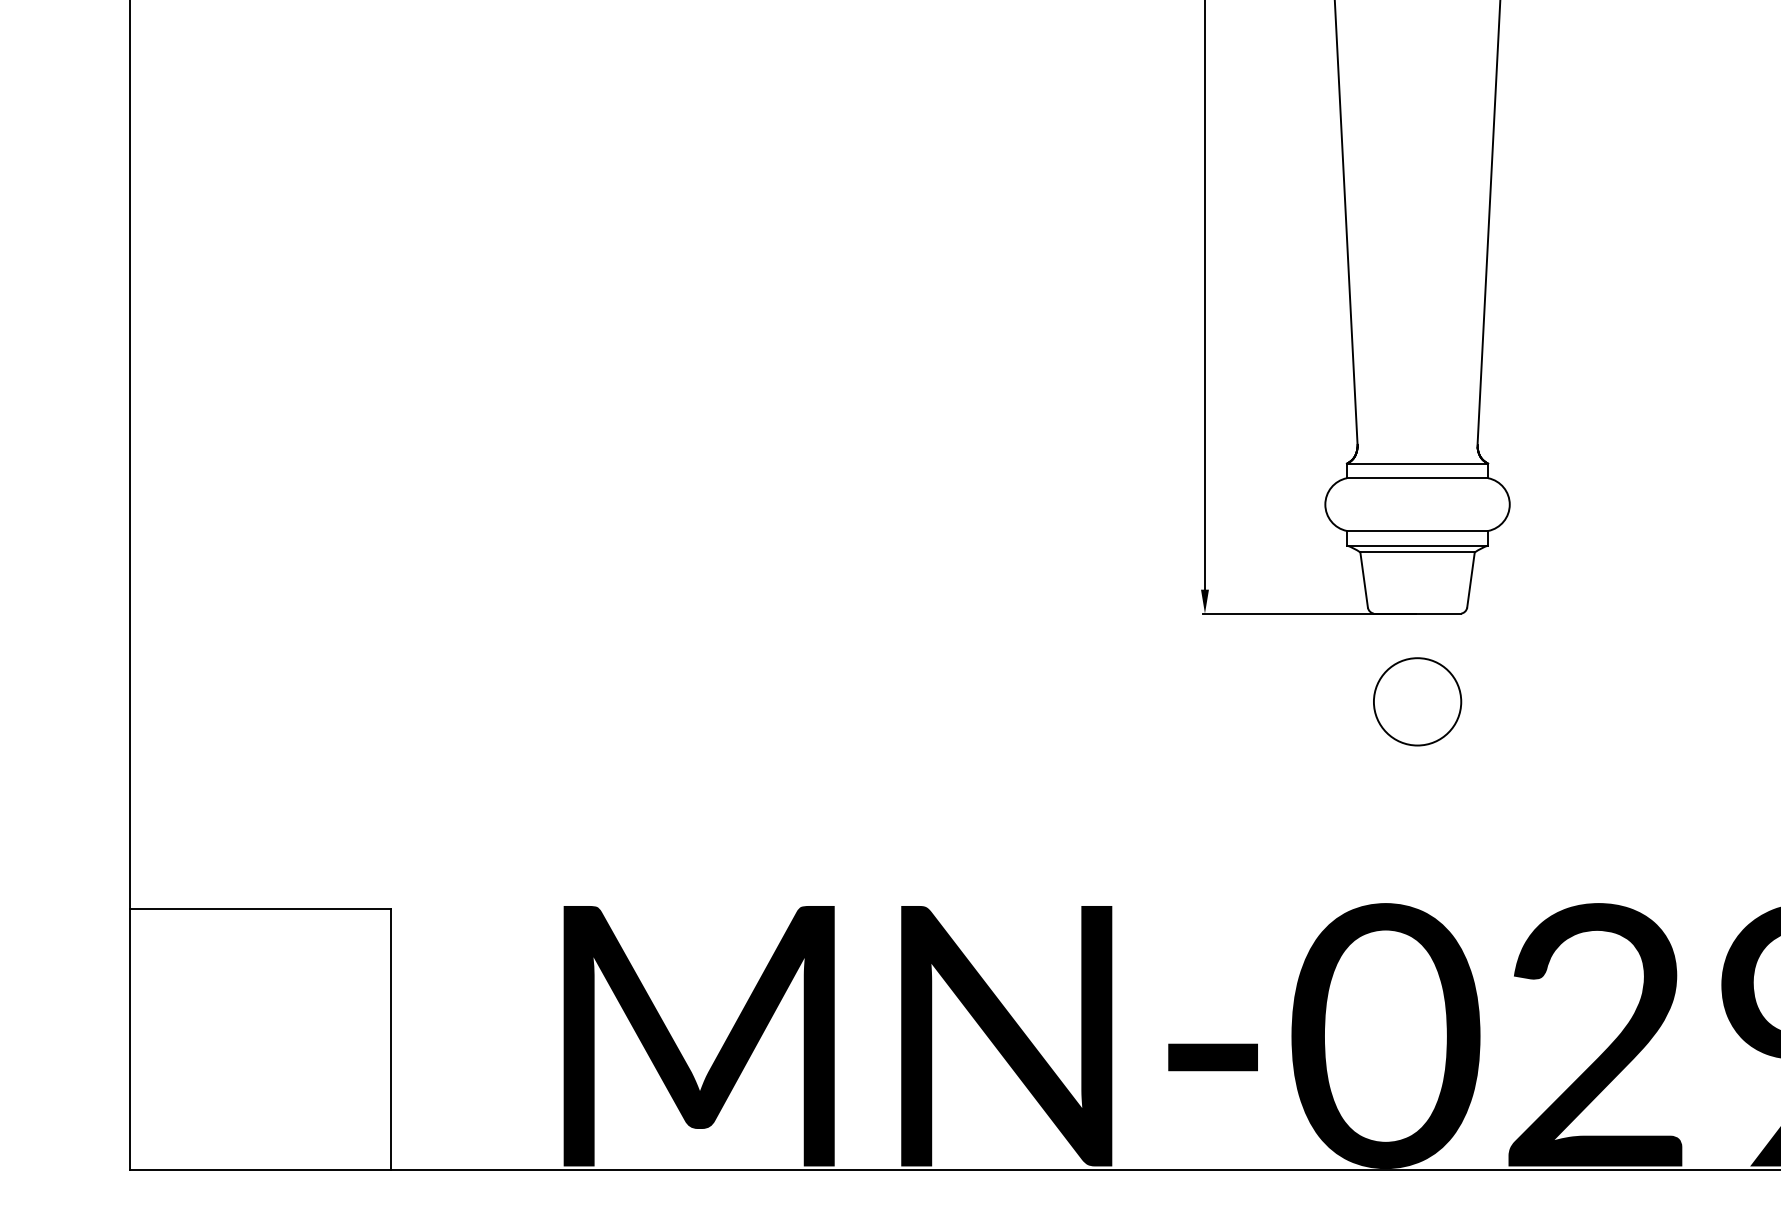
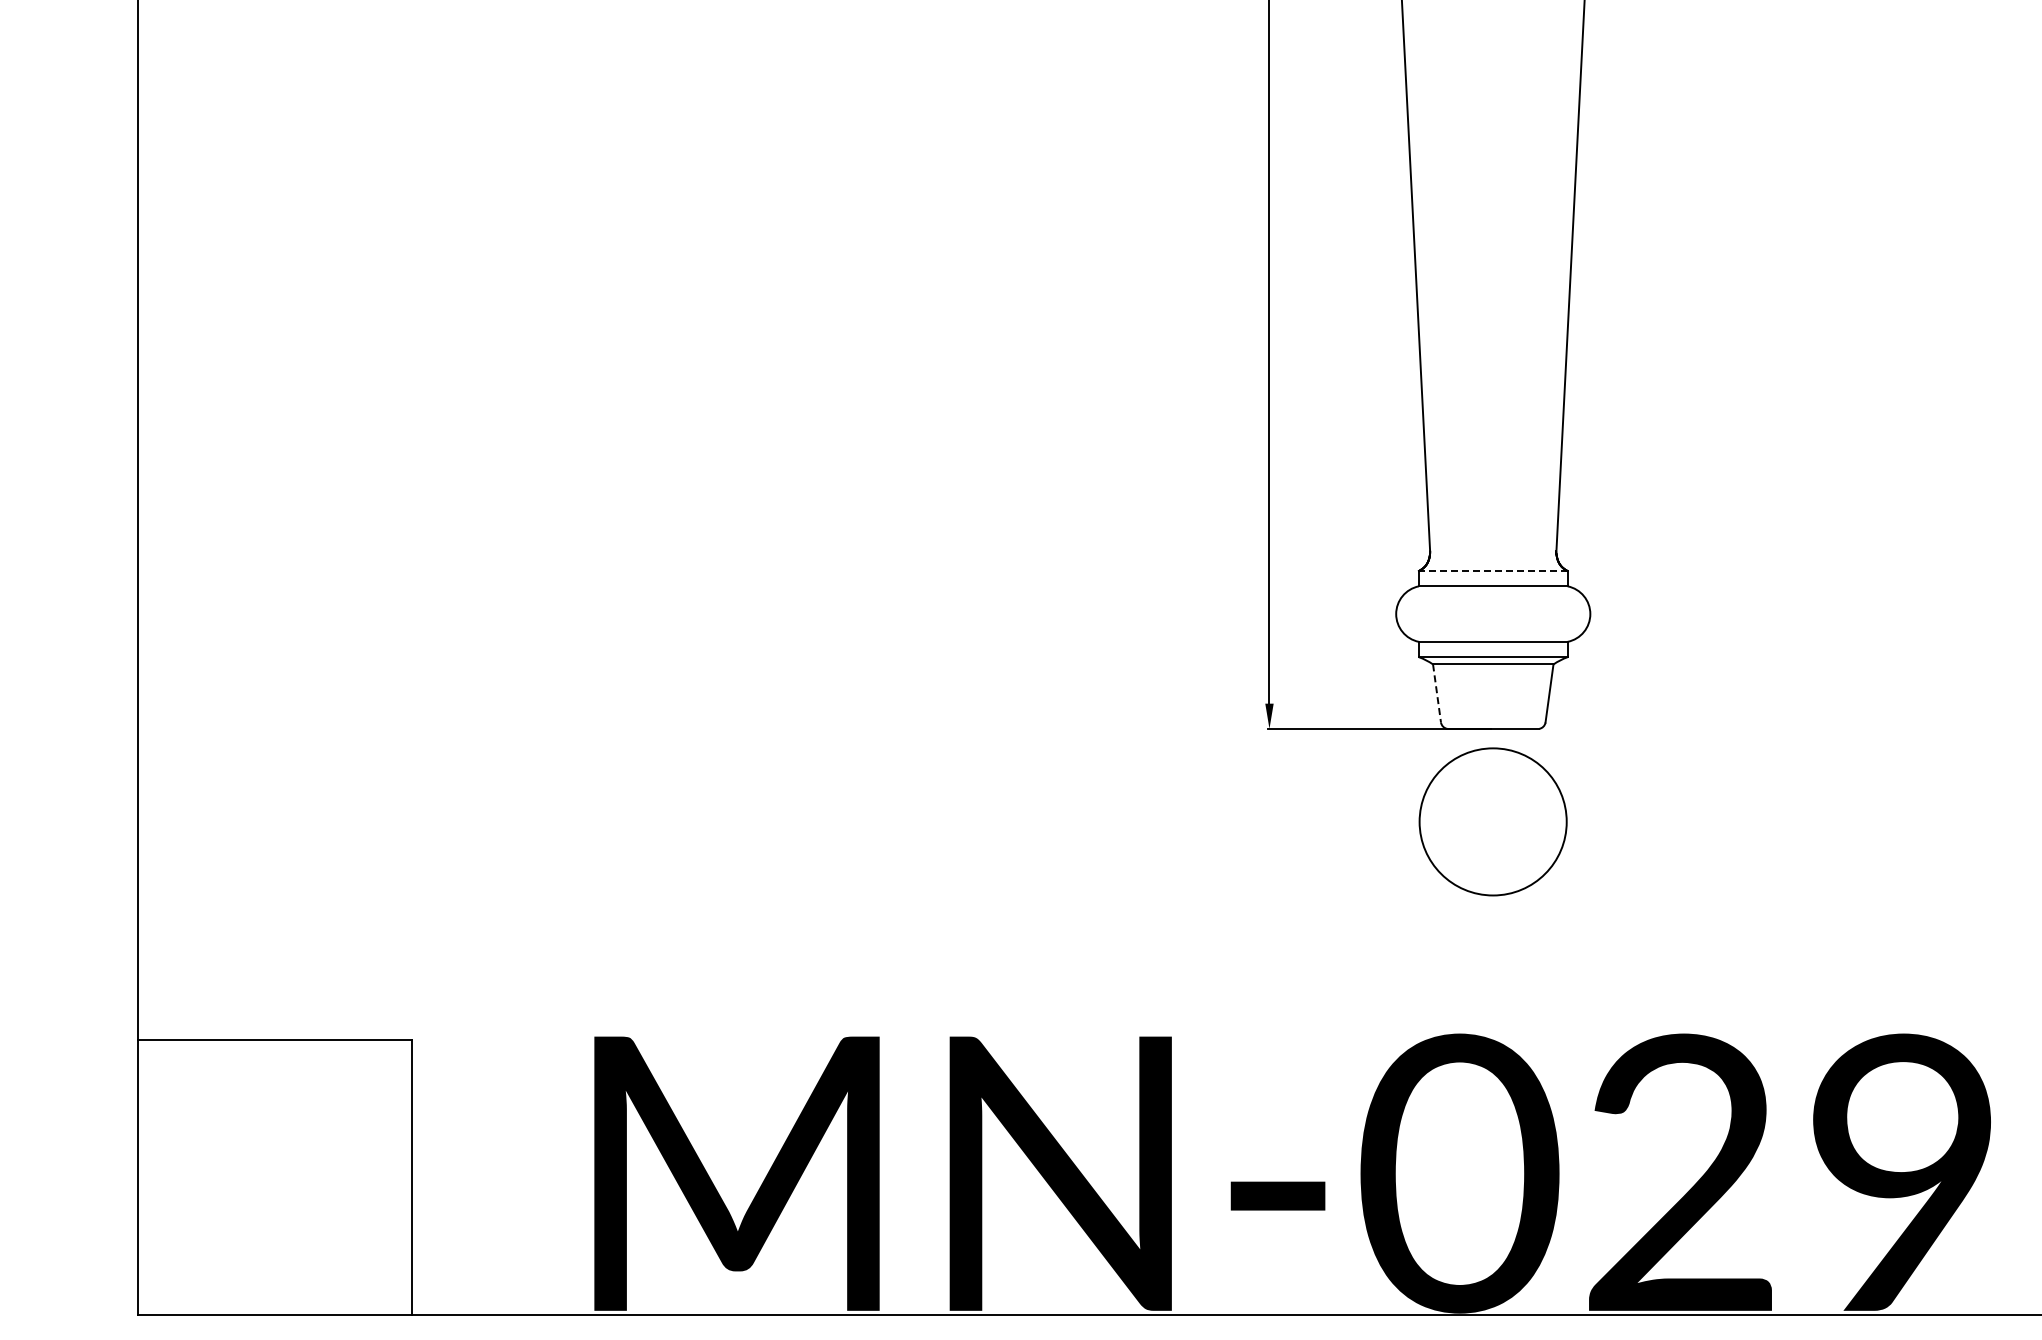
line: (1416, 464) -> (1492, 571), solid -> dashed
line: (1364, 580) -> (1437, 694), solid -> dashed
circle: (1417, 701) -> (1493, 821), size x1.6

